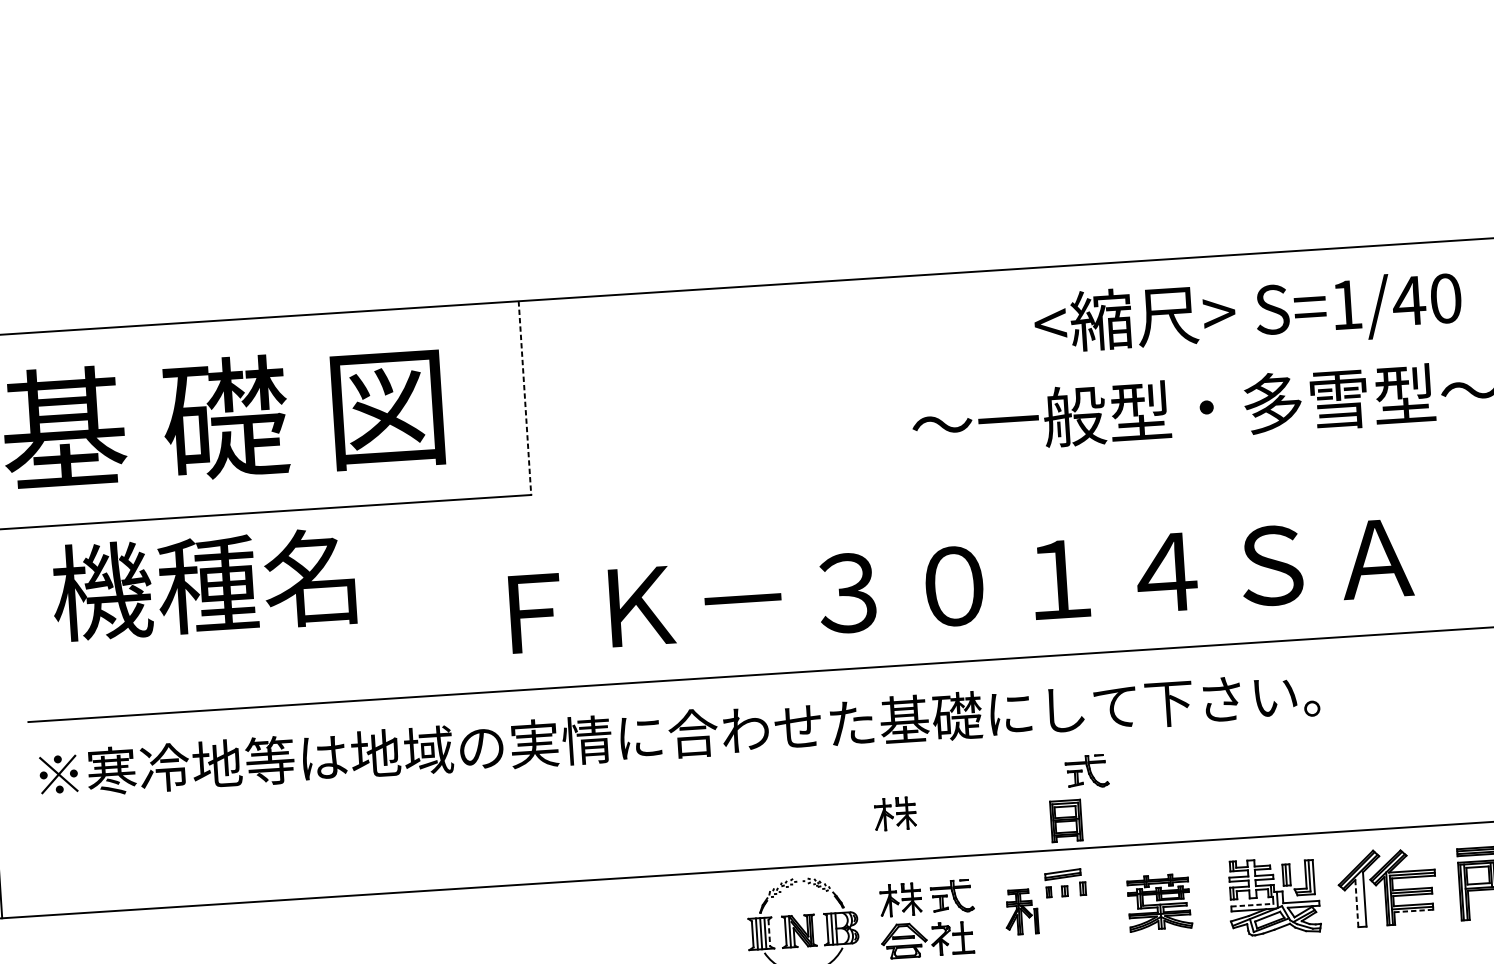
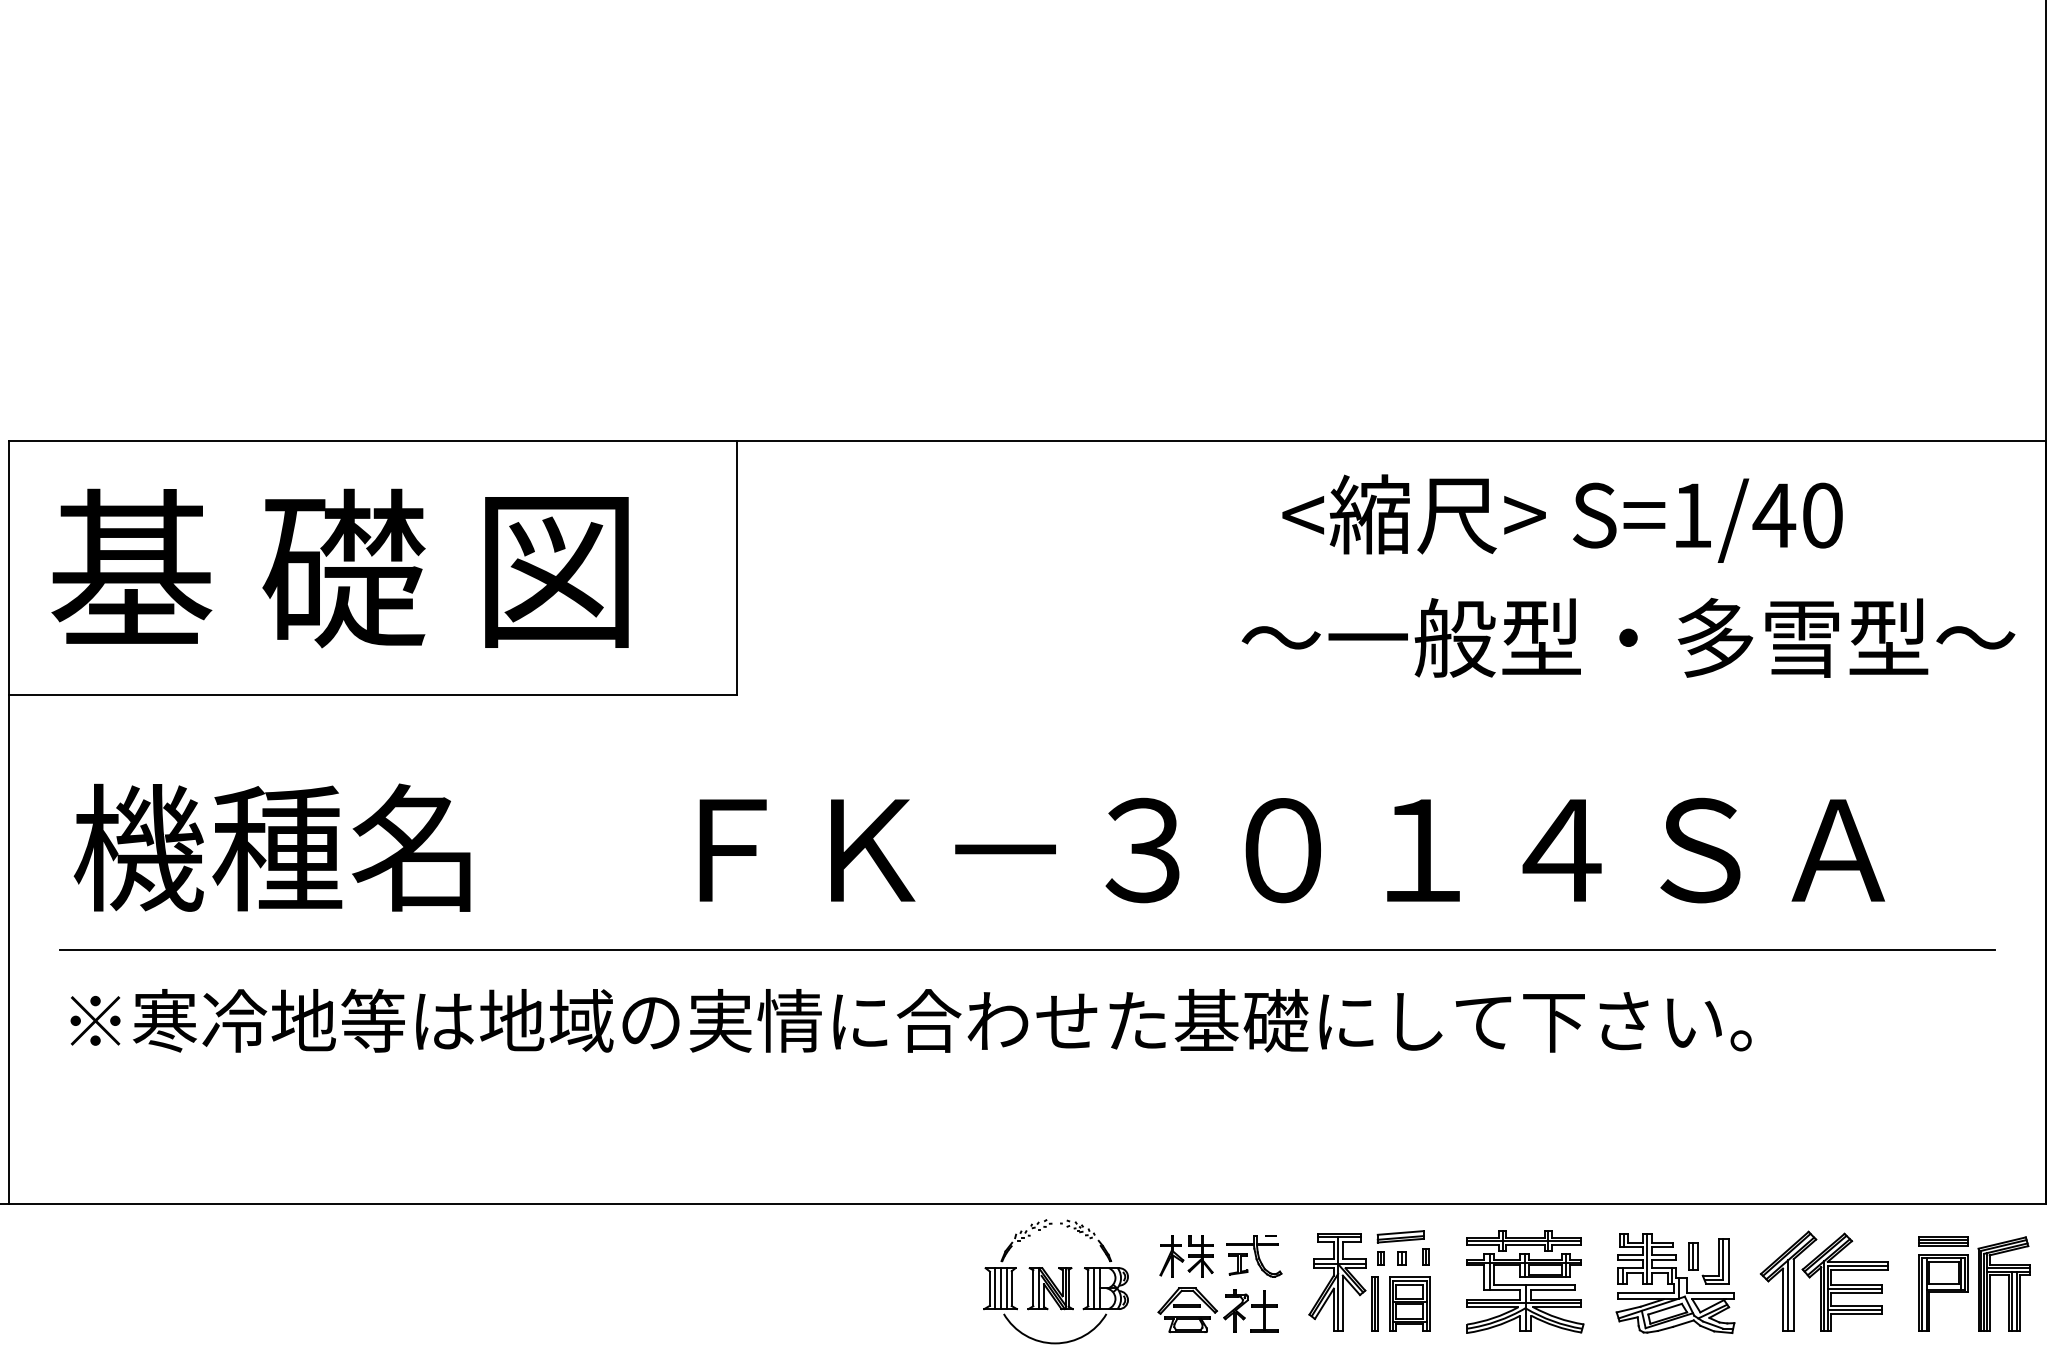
text: (1248, 313) -> (1562, 518), moved
line: (525, 398) -> (737, 568), dashed -> solid
text: (203, 584) -> (271, 847), moved
part: (1087, 771) -> (1441, 1104), removed
part: (895, 814) -> (1186, 1143), removed
part: (1066, 820) -> (1409, 1303), moved
line: (1251, 878) -> (1647, 1258), added
line: (1360, 900) -> (1788, 1295), added
part: (1159, 902) -> (1525, 1281), size x1.43
line: (1252, 904) -> (1646, 1292), dashed -> solid
line: (1356, 904) -> (1782, 1300), dashed -> solid
line: (1413, 911) -> (1856, 1314), dashed -> solid
part: (1021, 912) -> (1343, 1282), size x1.67
line: (769, 933) -> (1011, 1289), dashed -> solid

